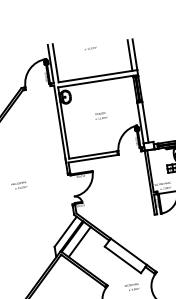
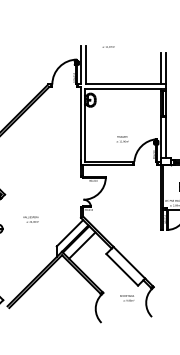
text: (90, 48) -> (108, 46), moved
text: (100, 116) -> (122, 139), moved
text: (18, 185) -> (30, 219), moved

